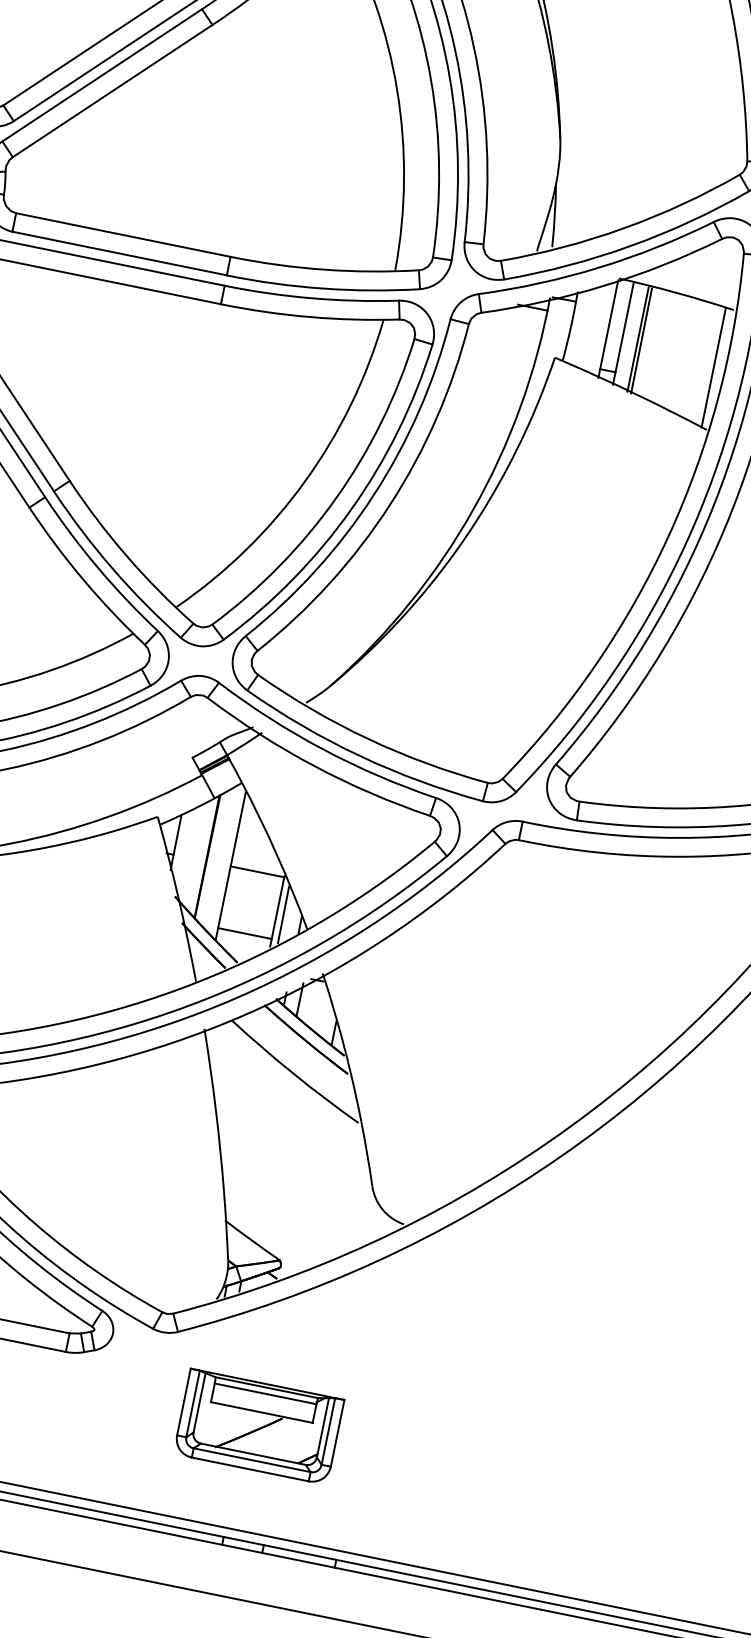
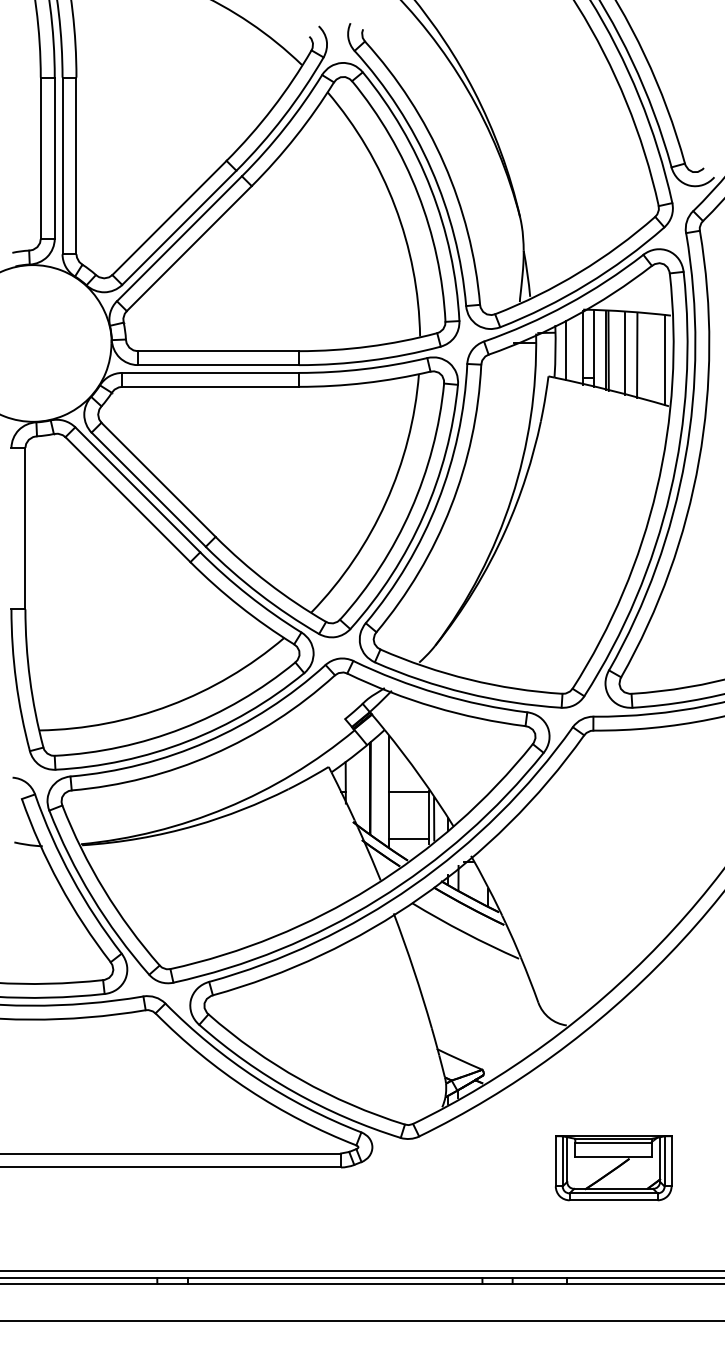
line: (584, 327) -> (565, 350), added
line: (662, 347) -> (624, 353), added
line: (678, 354) -> (637, 355), added
part: (258, 1427) -> (613, 1168), moved

